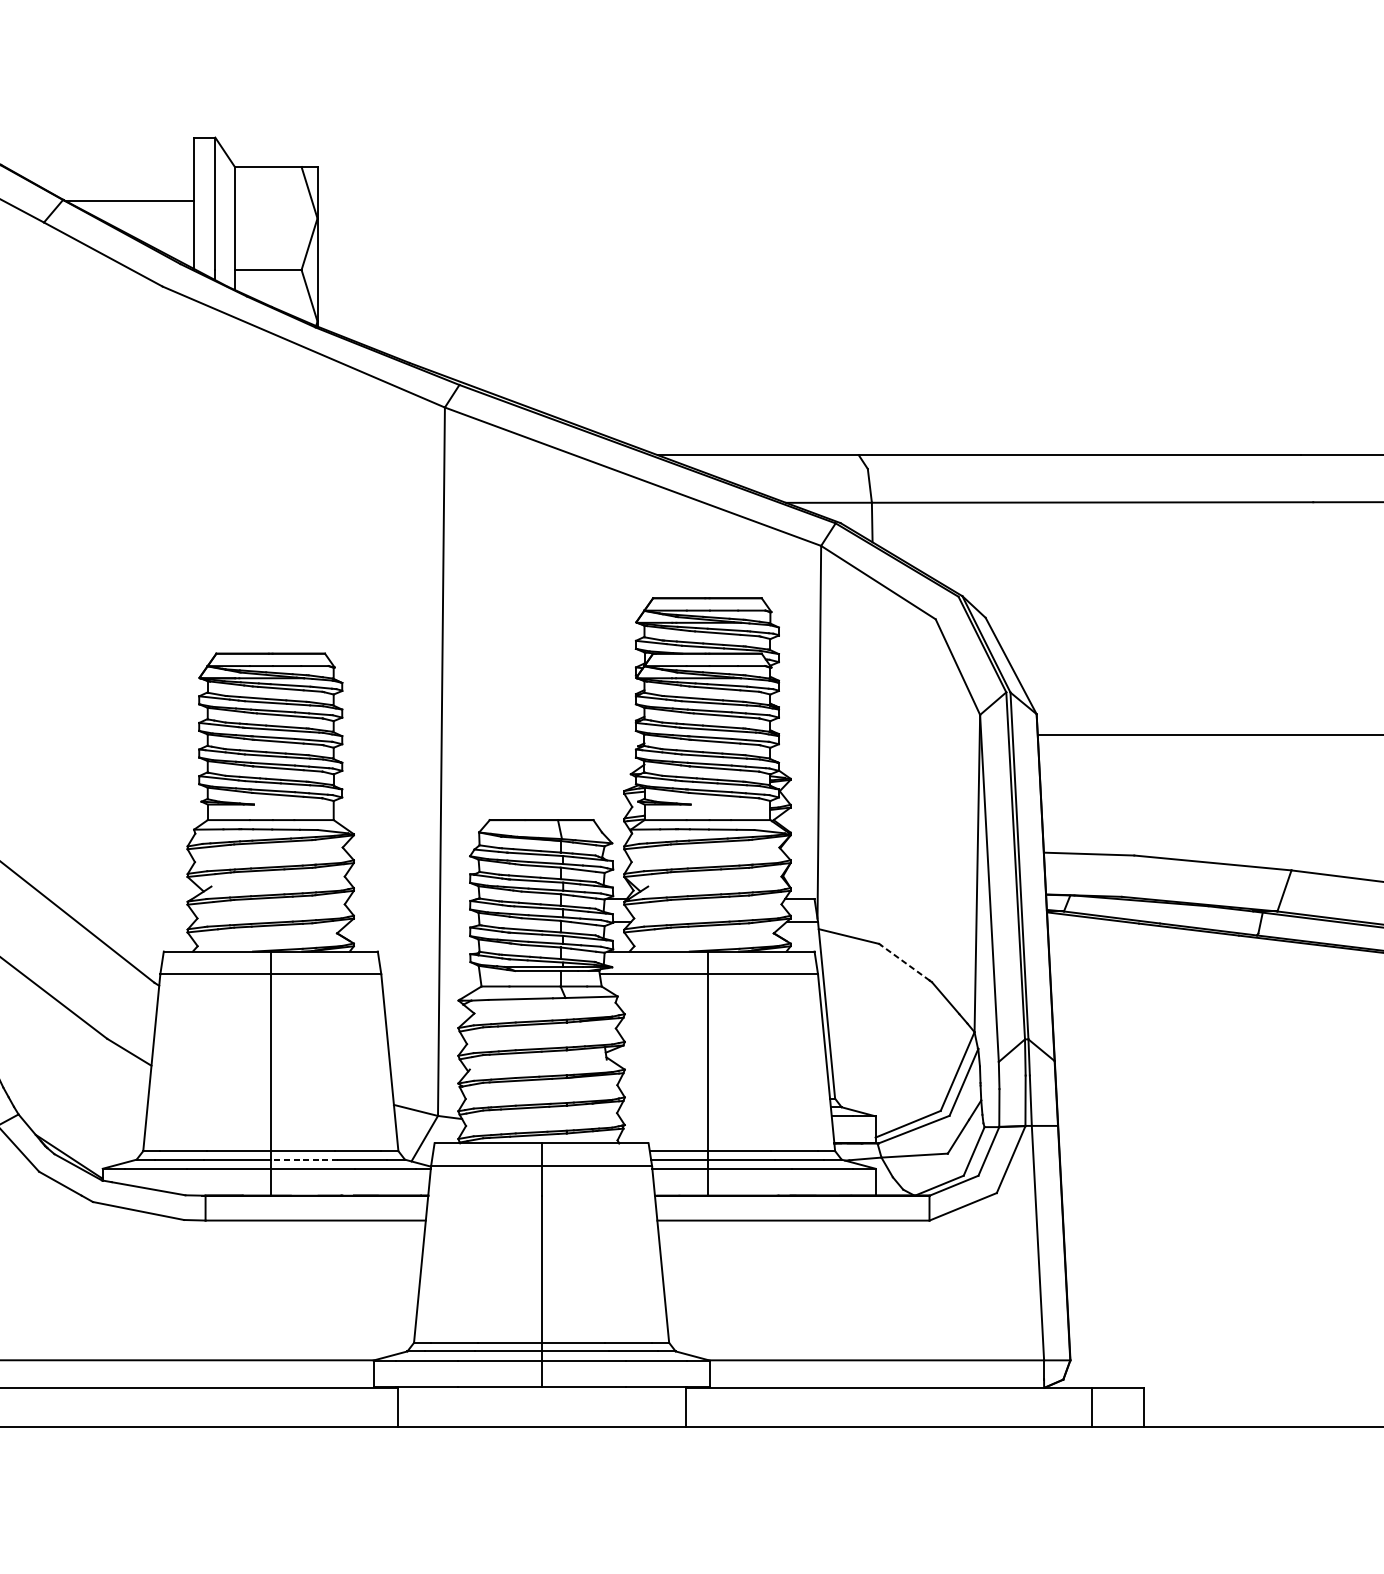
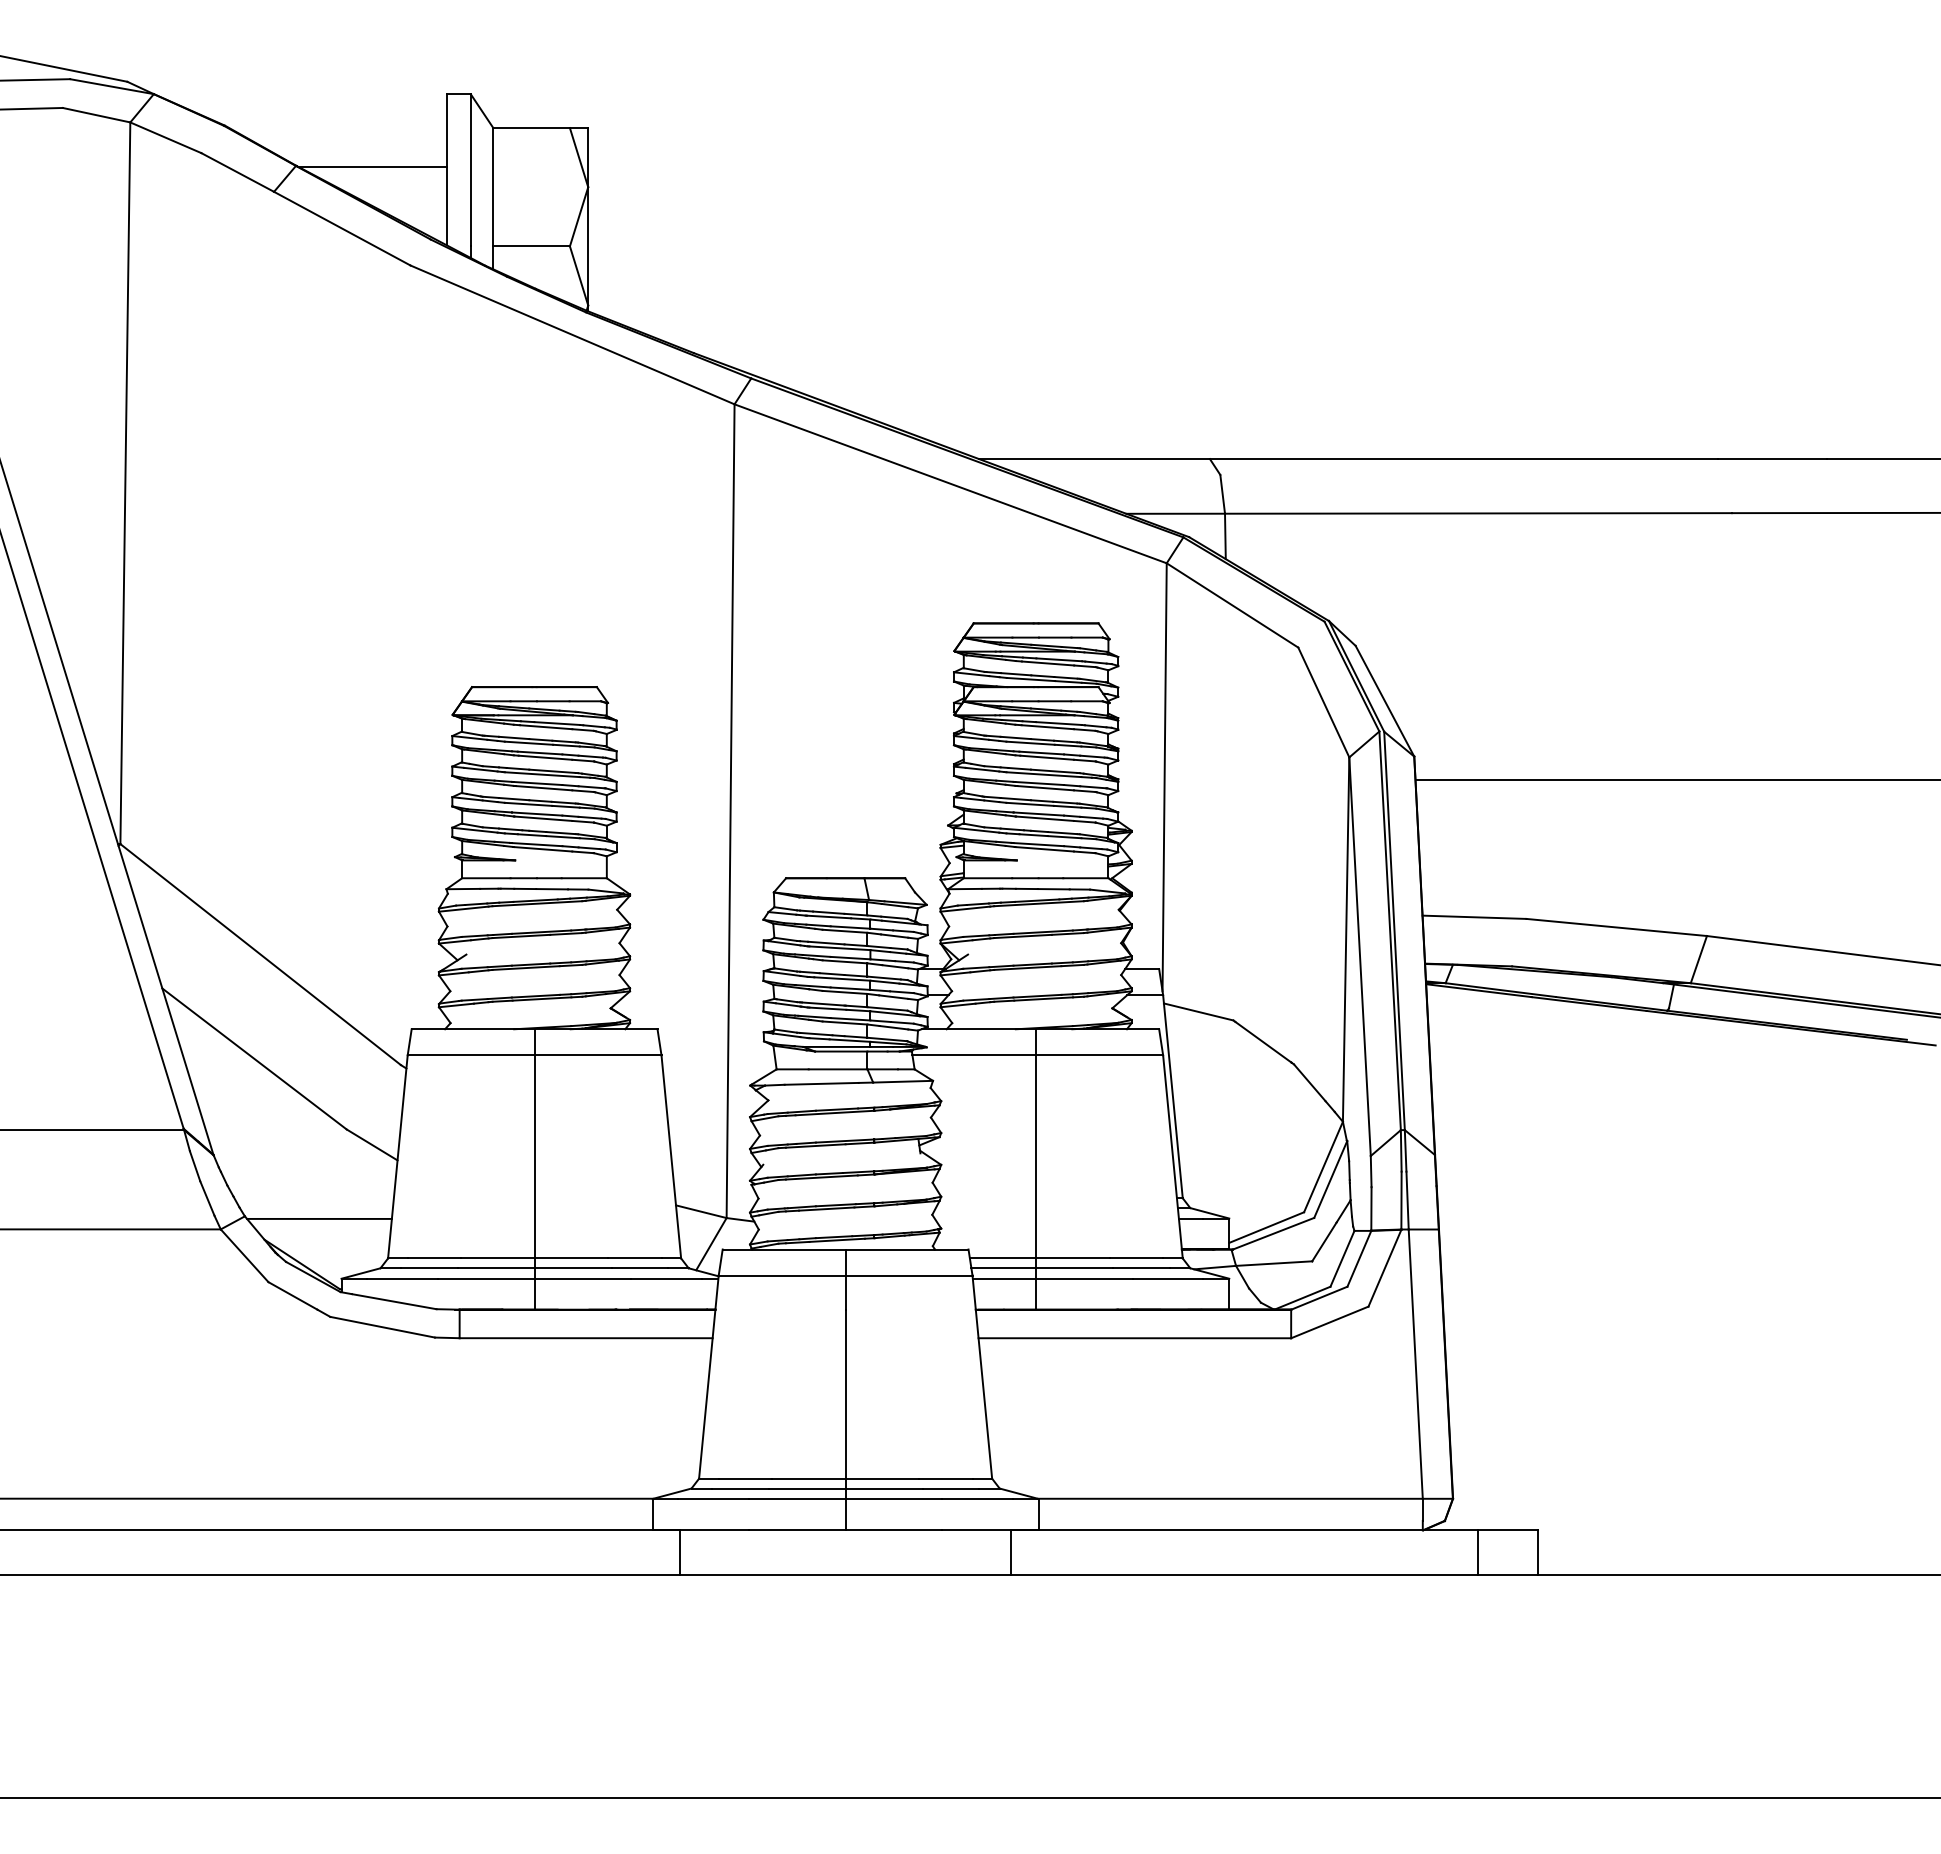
line: (905, 963) -> (1263, 1042), dashed -> solid
line: (83, 1116) -> (319, 1218), added
line: (304, 1159) -> (573, 1268), dashed -> solid

